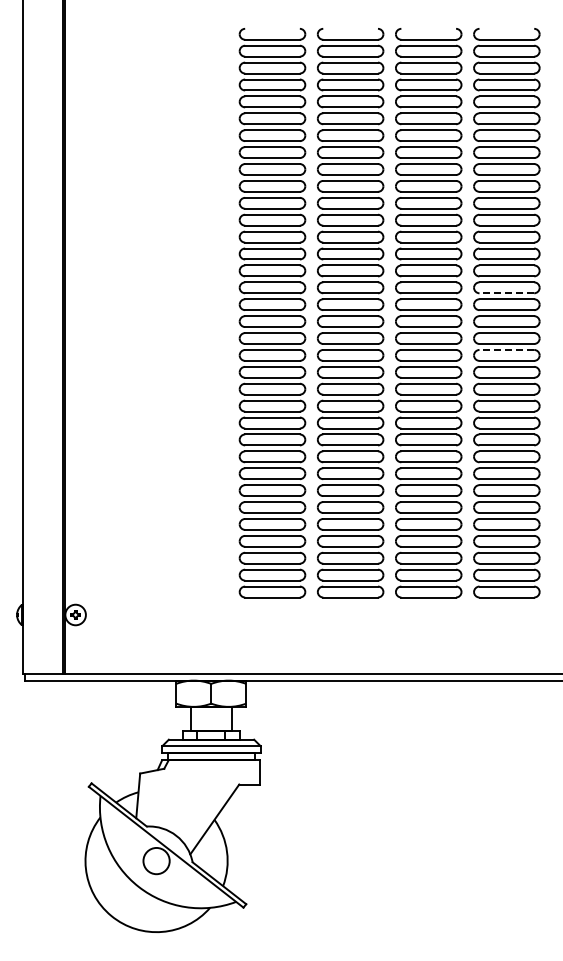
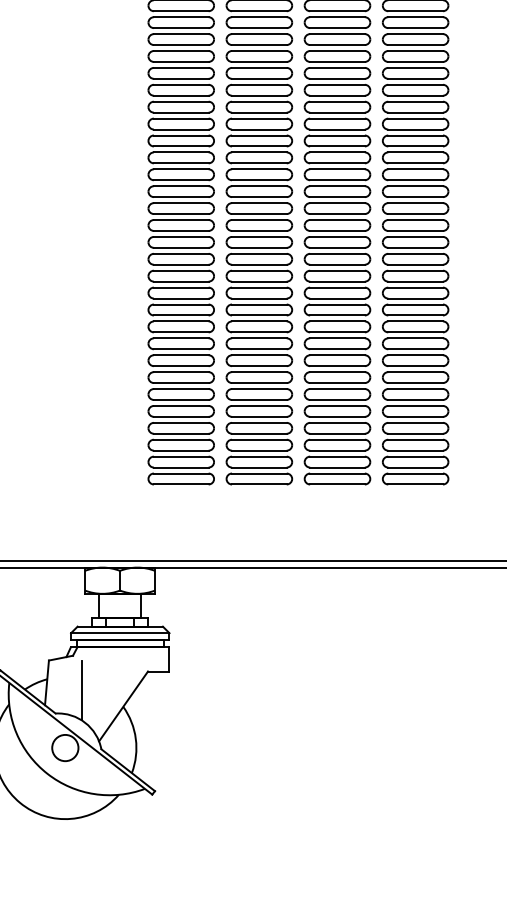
line: (506, 293) -> (415, 180), dashed -> solid
line: (506, 349) -> (415, 236), dashed -> solid
line: (172, 803) -> (81, 690), added

